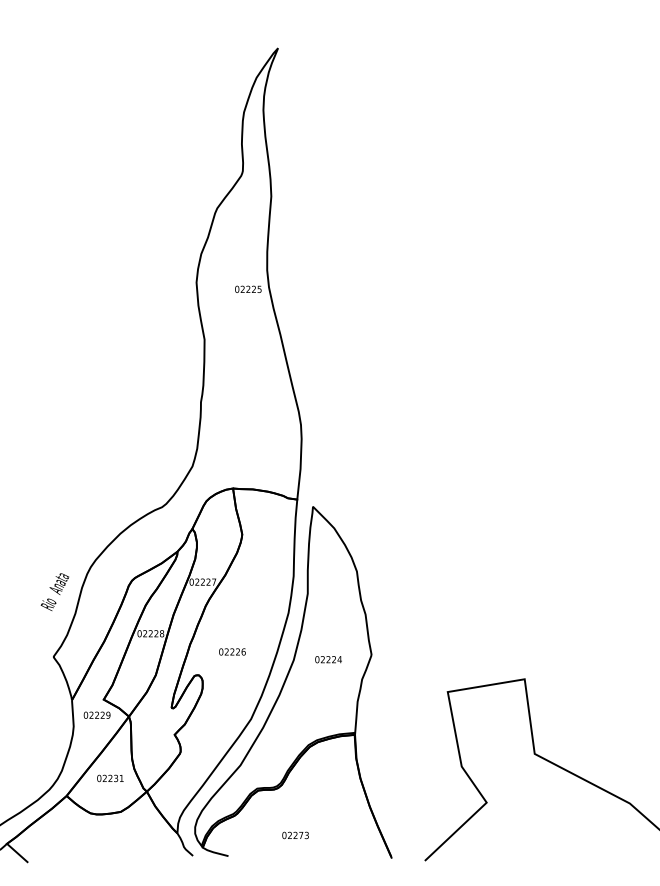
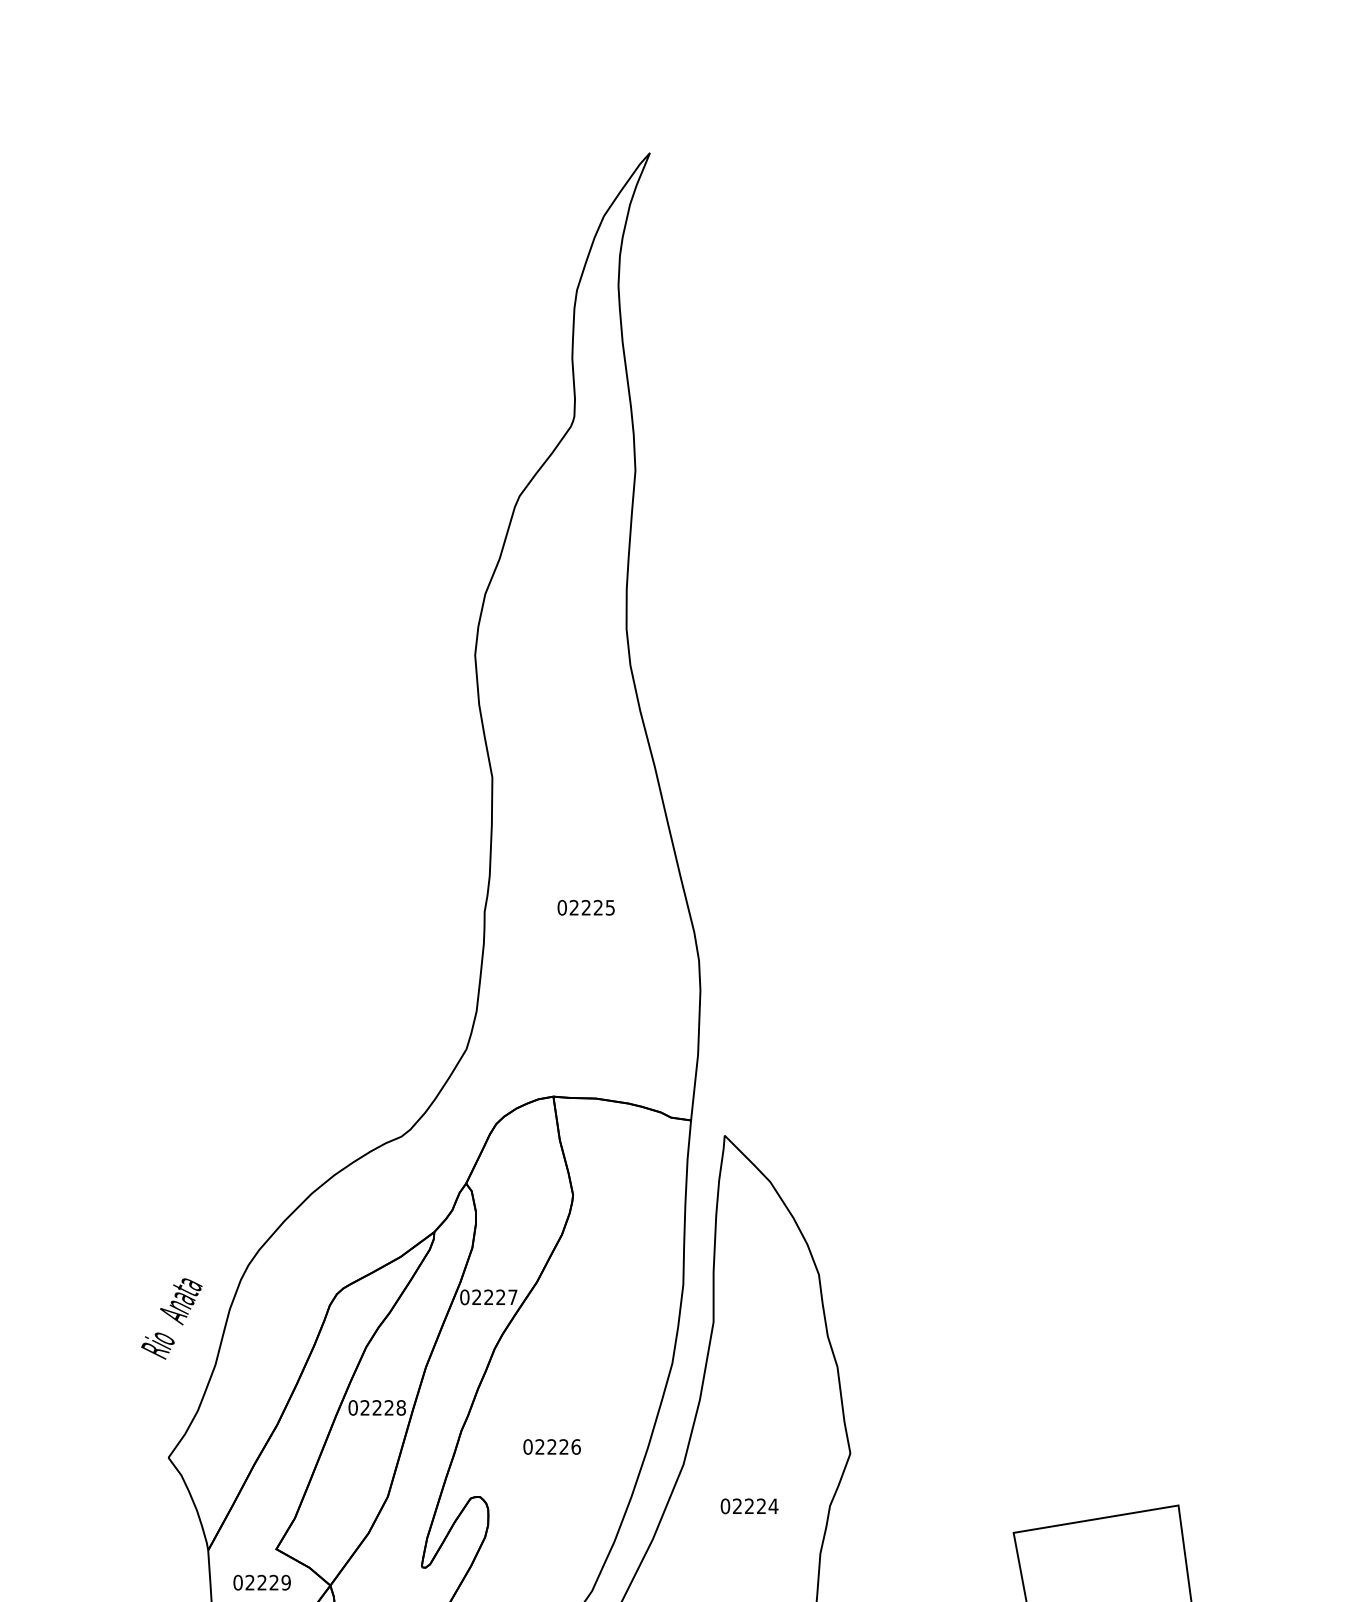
text: (248, 288) -> (586, 905), moved
text: (328, 659) -> (749, 1505), moved

